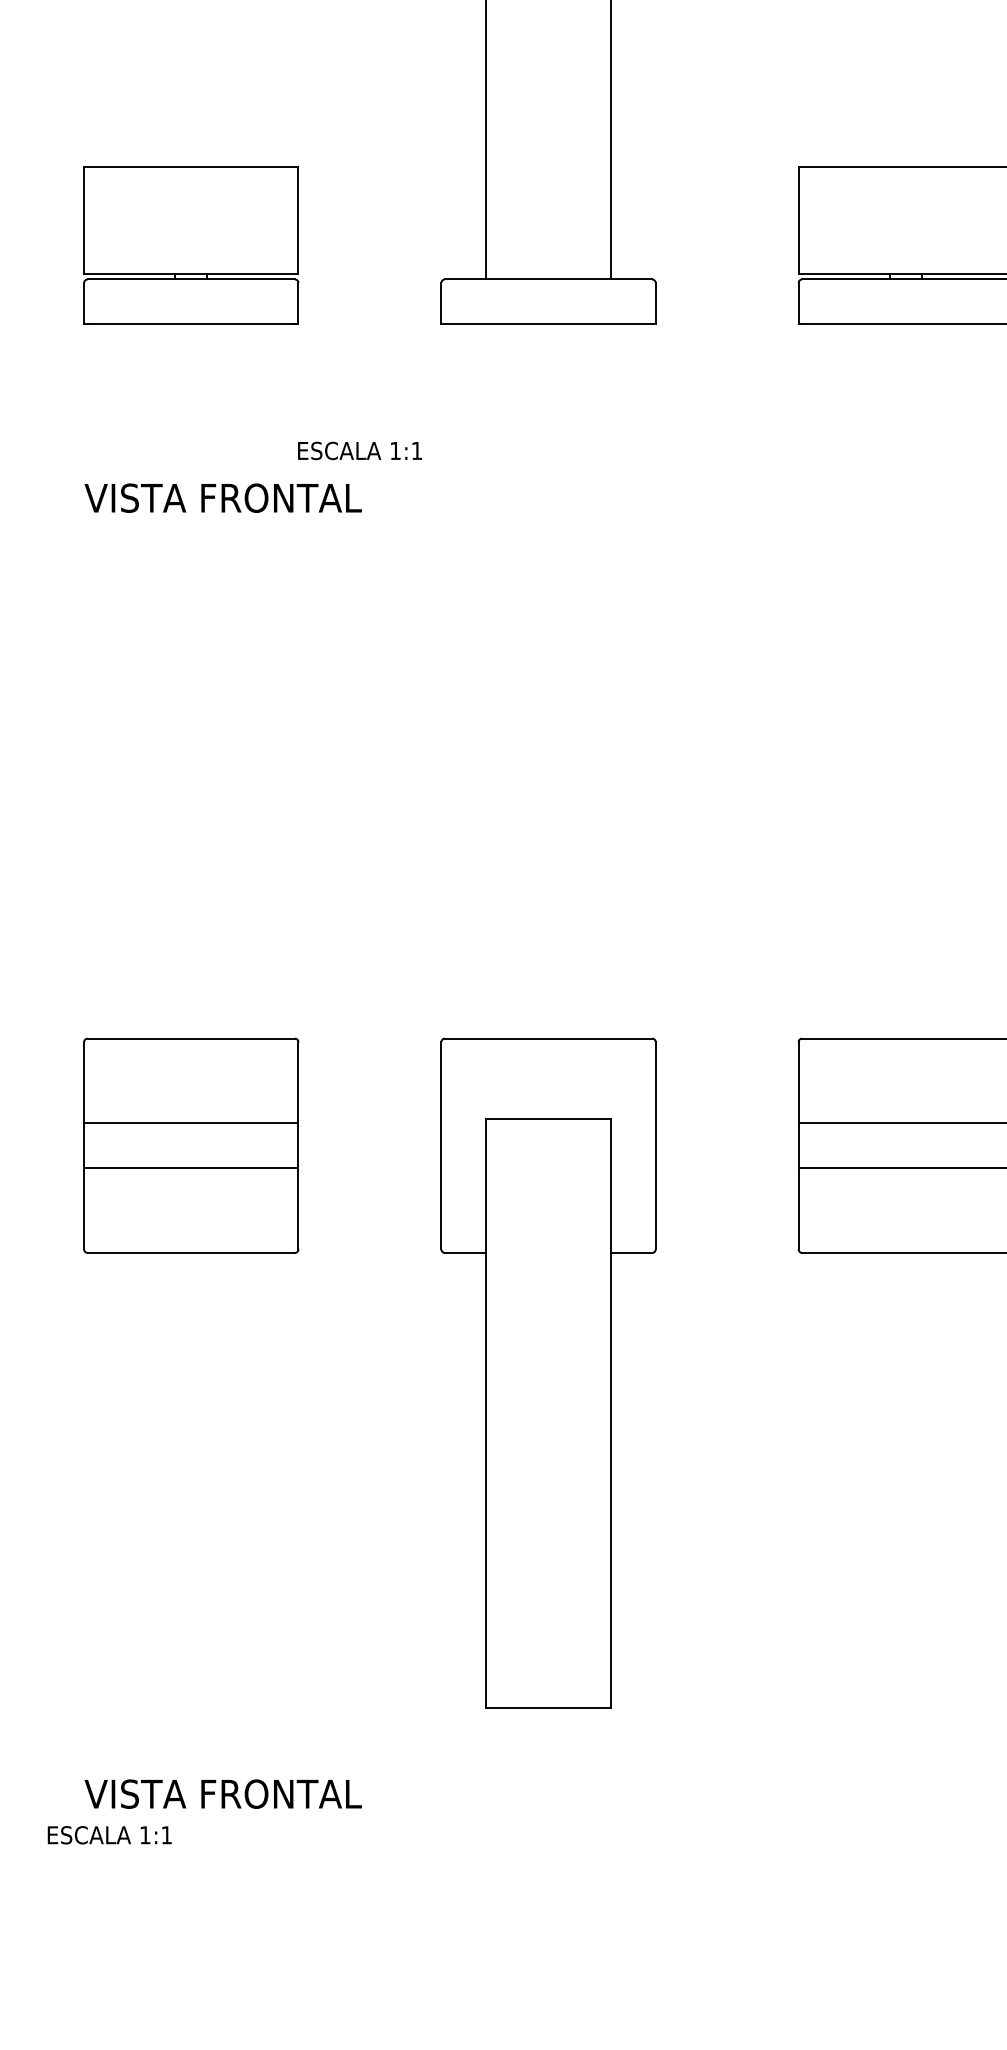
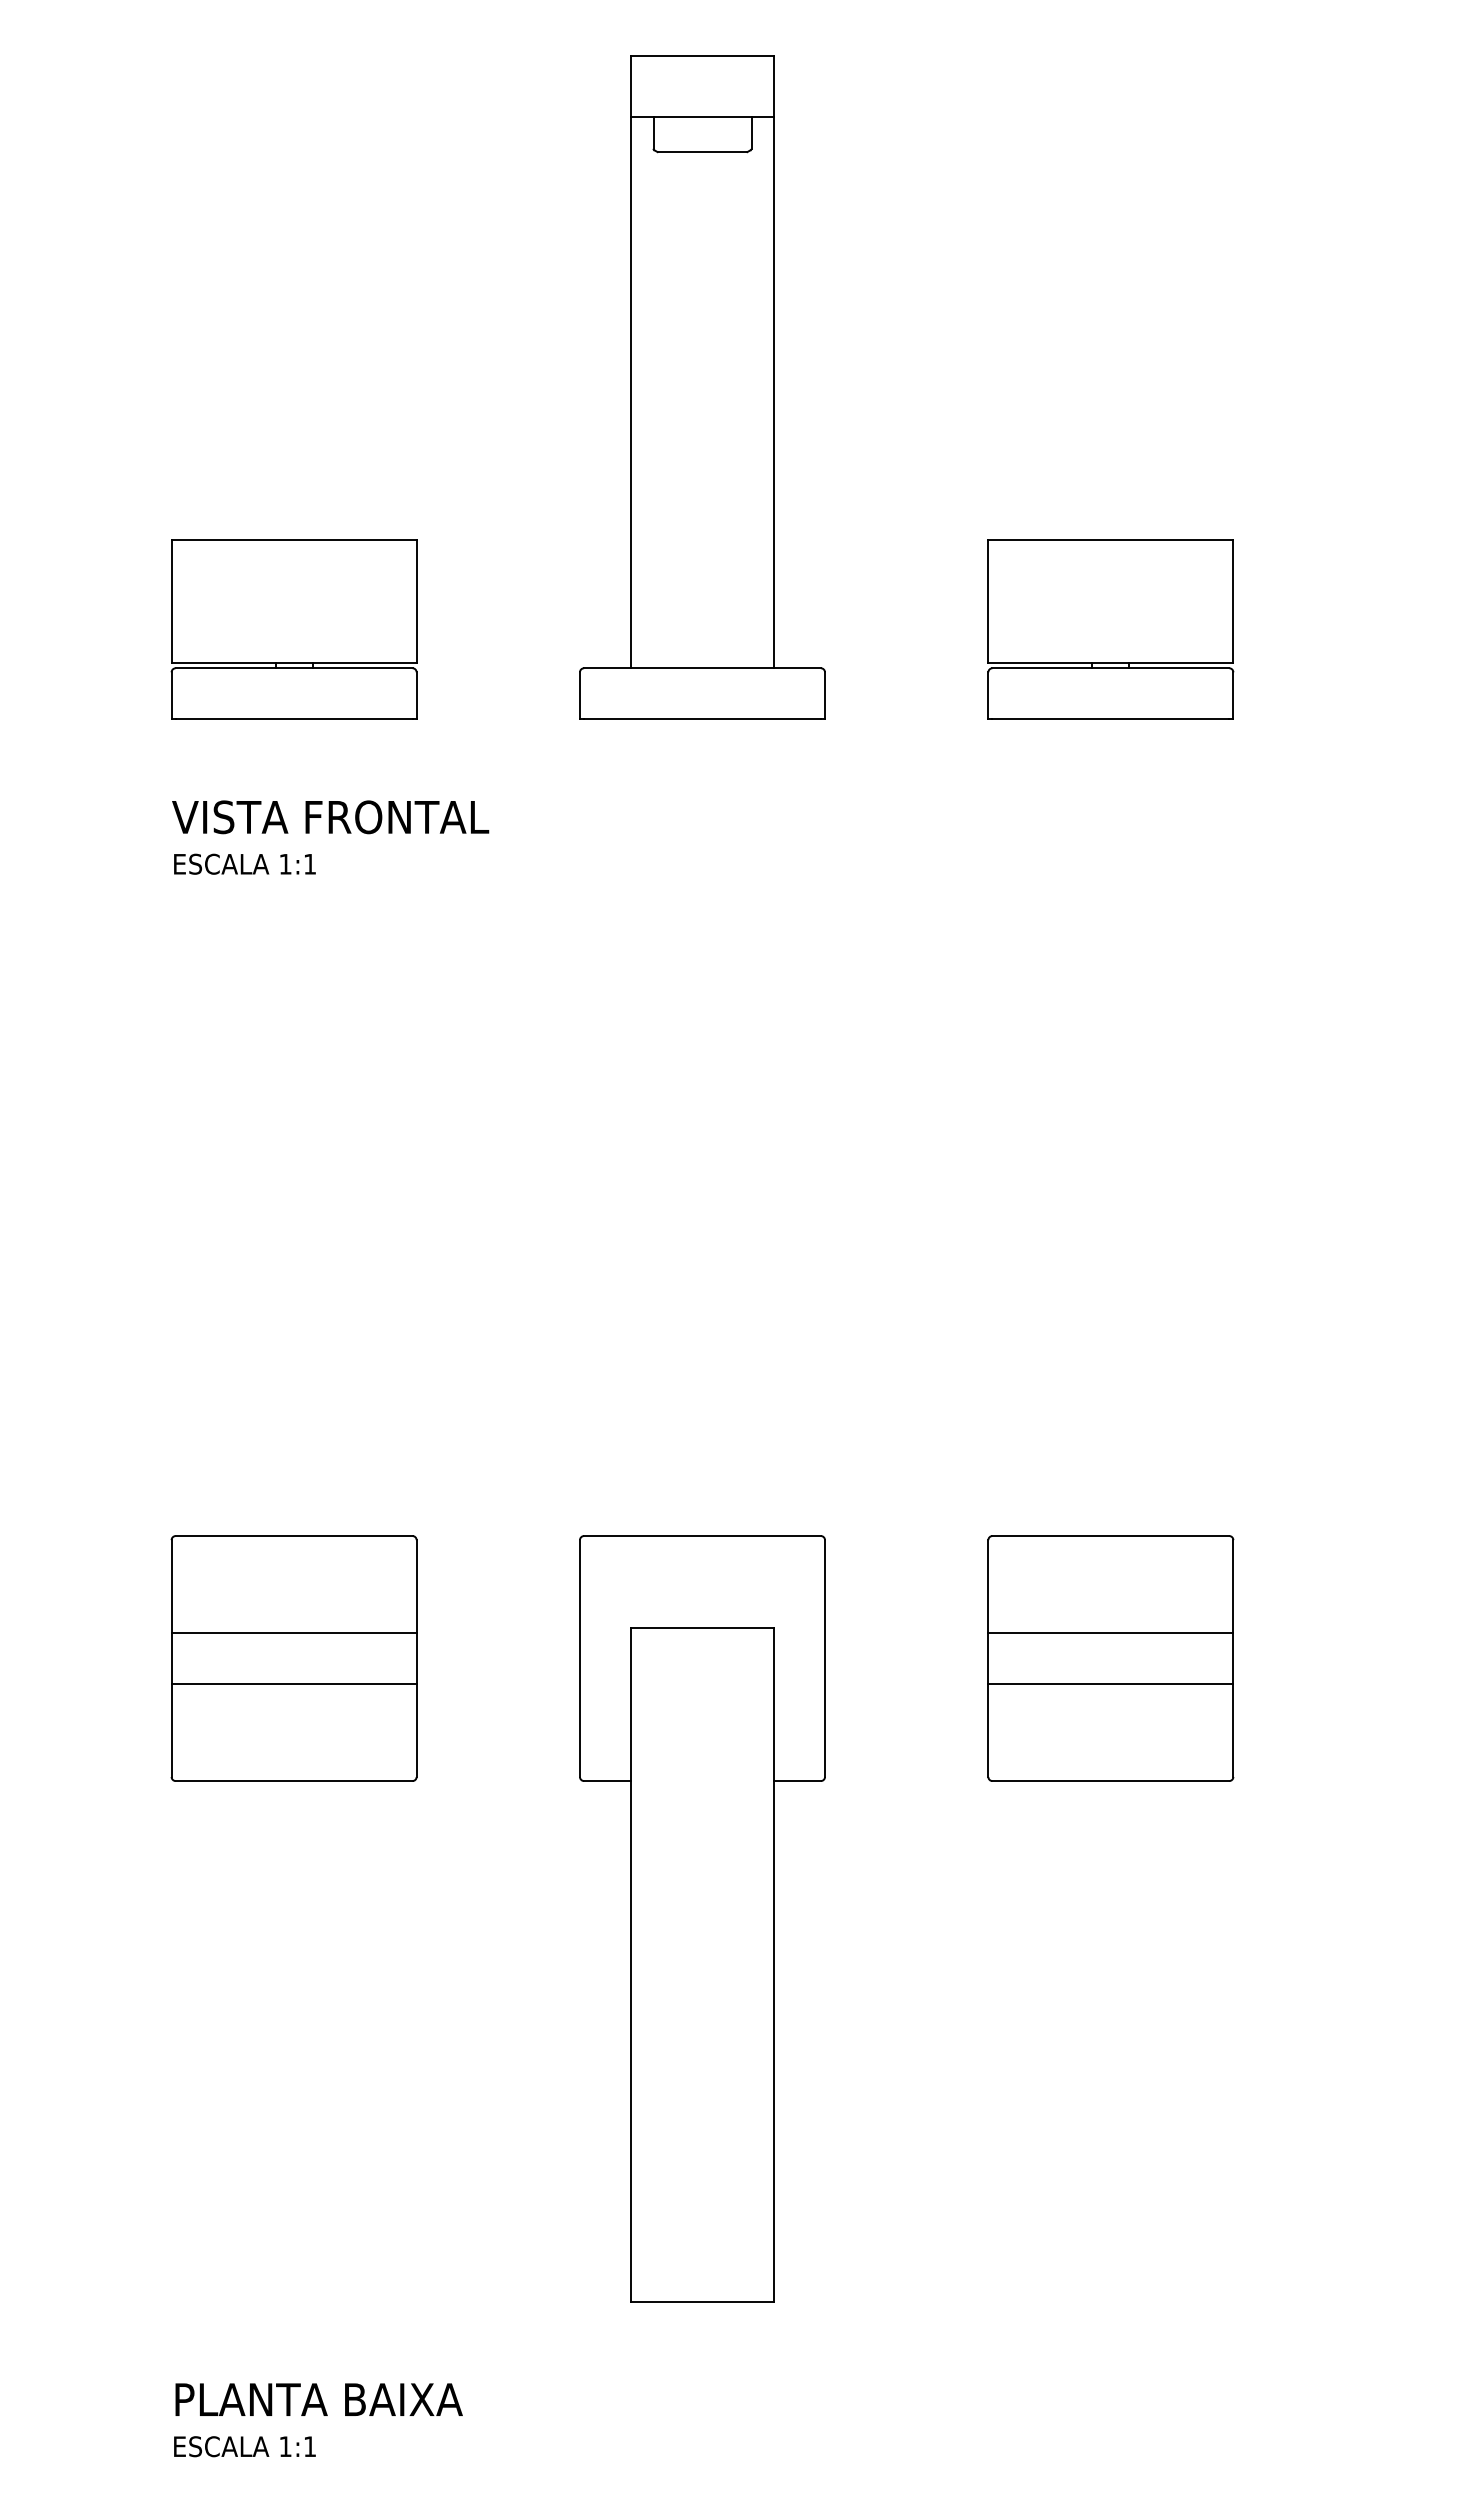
text: (359, 450) -> (244, 863), moved
text: (223, 498) -> (330, 817), moved
text: (223, 1793) -> (330, 2399), VISTA FRONTAL -> PLANTA BAIXA
text: (109, 1835) -> (244, 2446), moved

